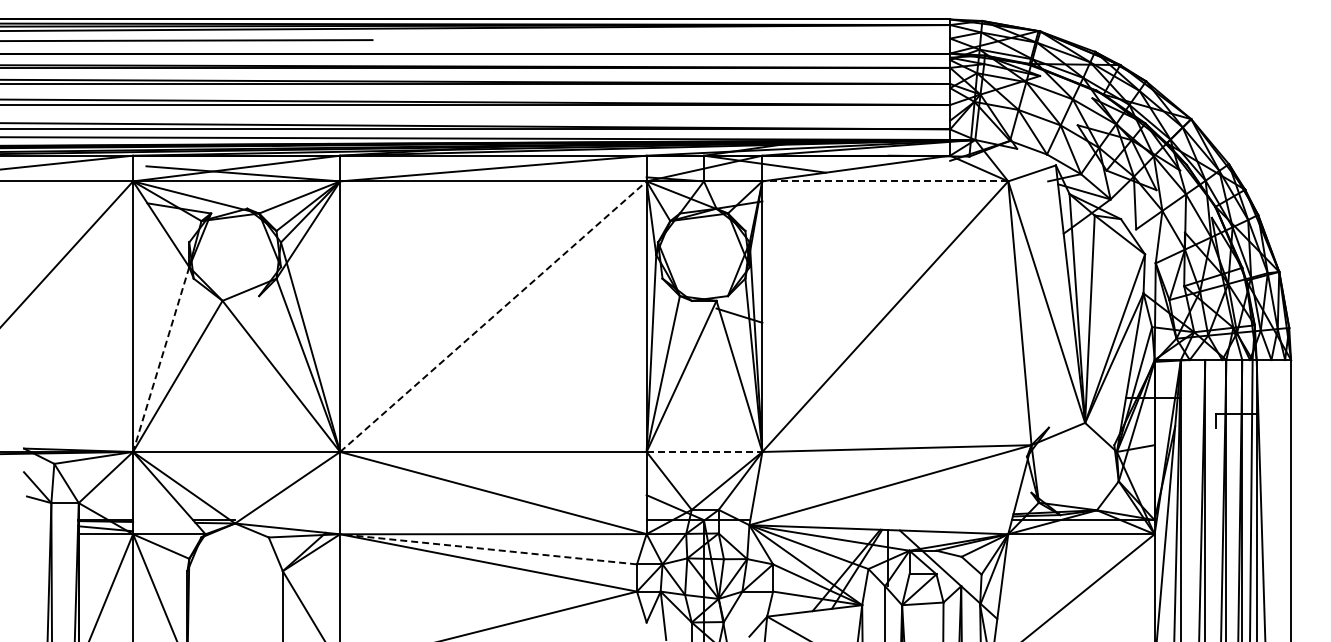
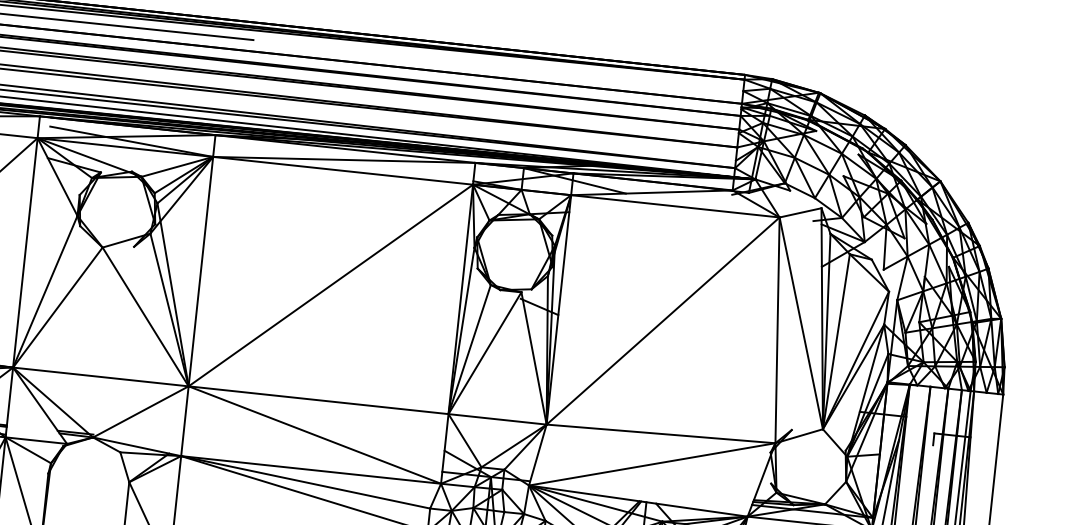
line: (885, 181) -> (675, 206), dashed -> solid
line: (493, 316) -> (330, 285), dashed -> solid
line: (161, 359) -> (45, 291), dashed -> solid
line: (704, 451) -> (497, 418), dashed -> solid
line: (488, 549) -> (305, 482), dashed -> solid

